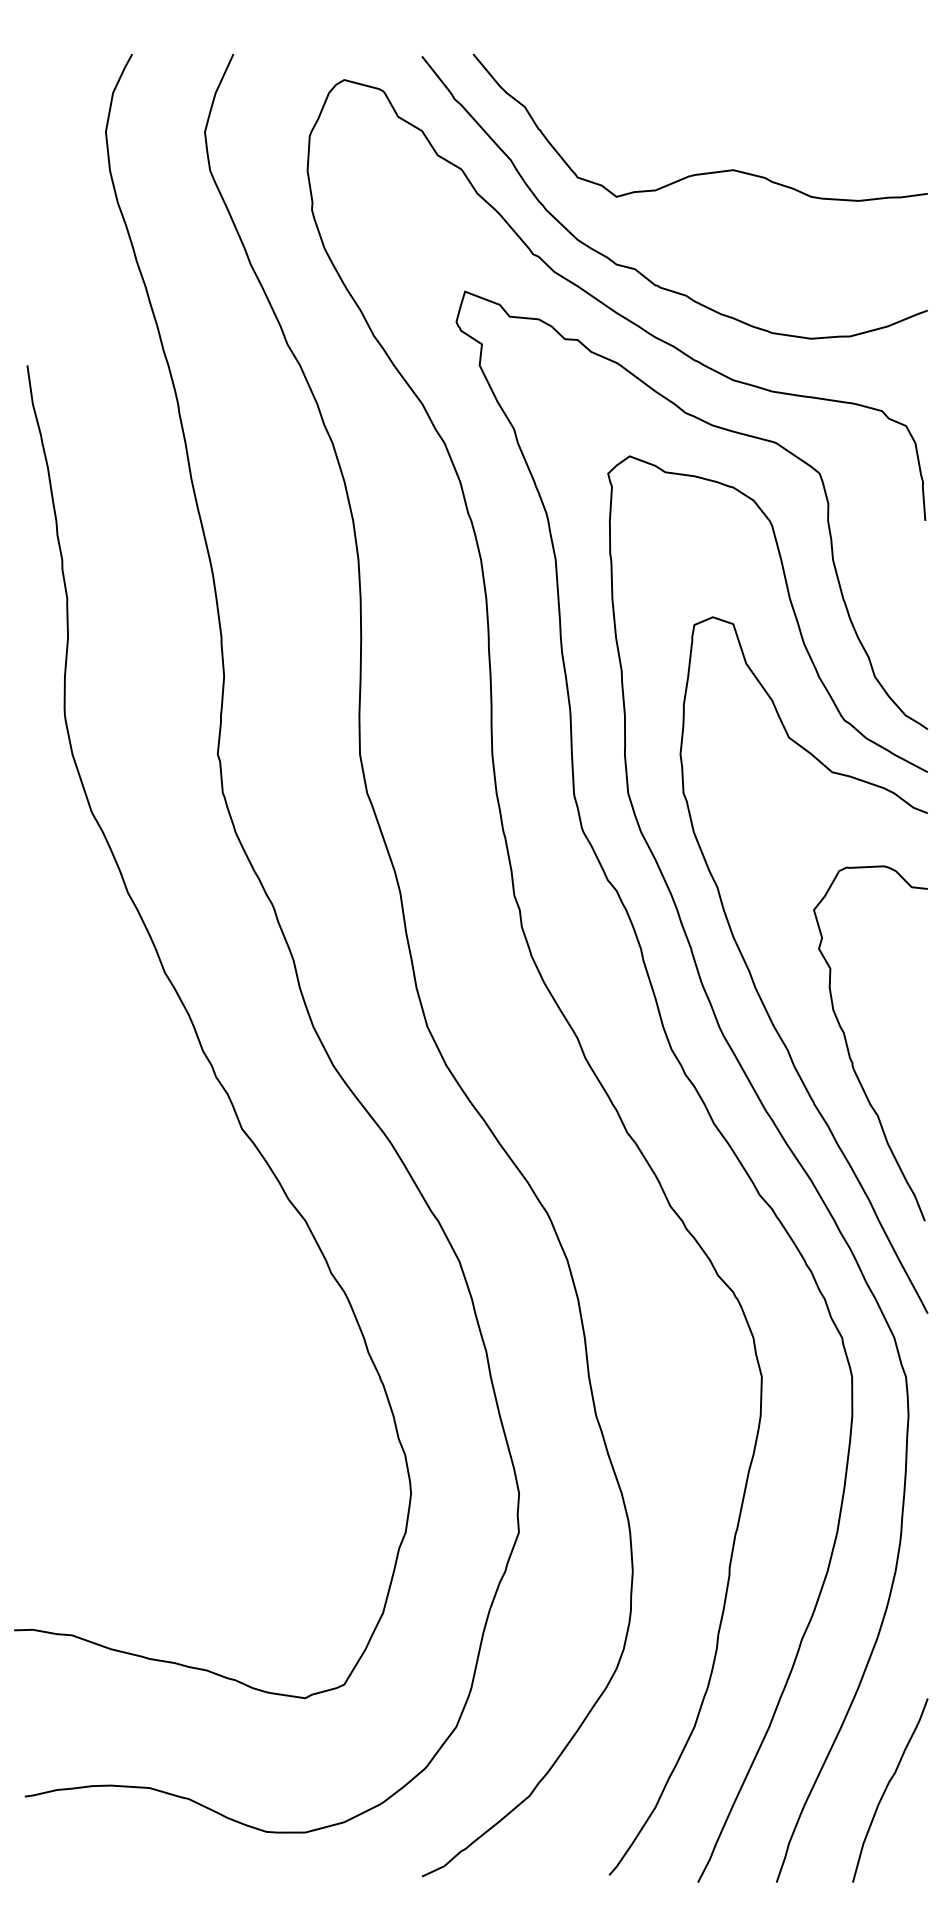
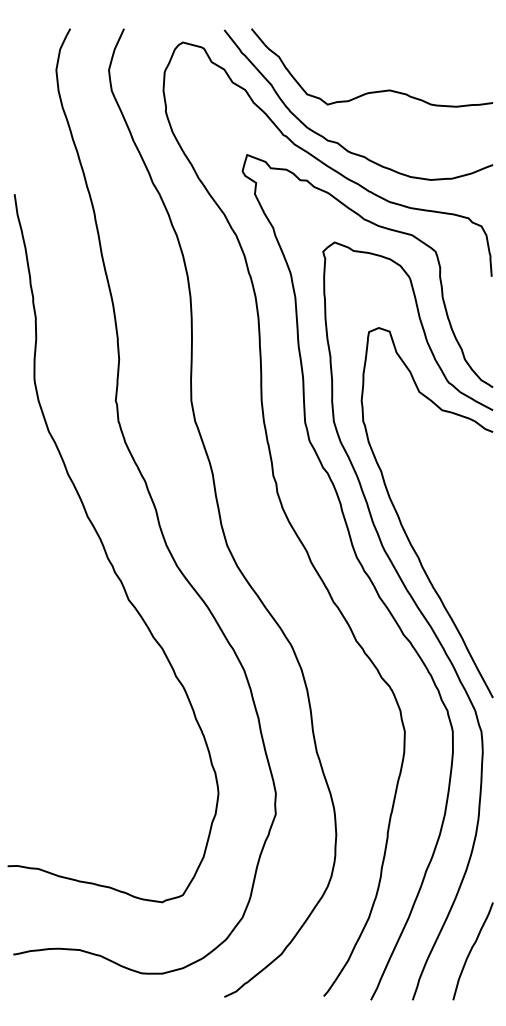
curve: (849, 1047) -> (451, 556), removed

